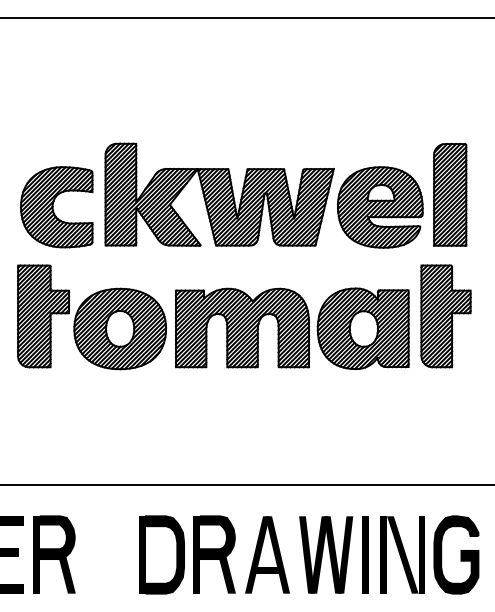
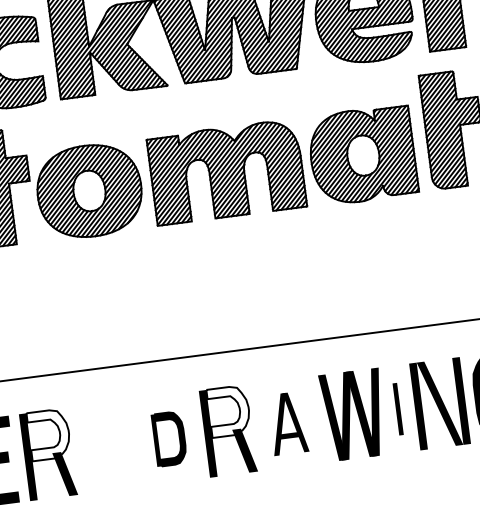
fill: (56, 537) -> (48, 434), removed
fill: (216, 537) -> (228, 411), removed
part: (161, 554) -> (168, 438), size x0.6
part: (267, 554) -> (287, 422), size x0.7
part: (365, 554) -> (398, 408), size x0.6

